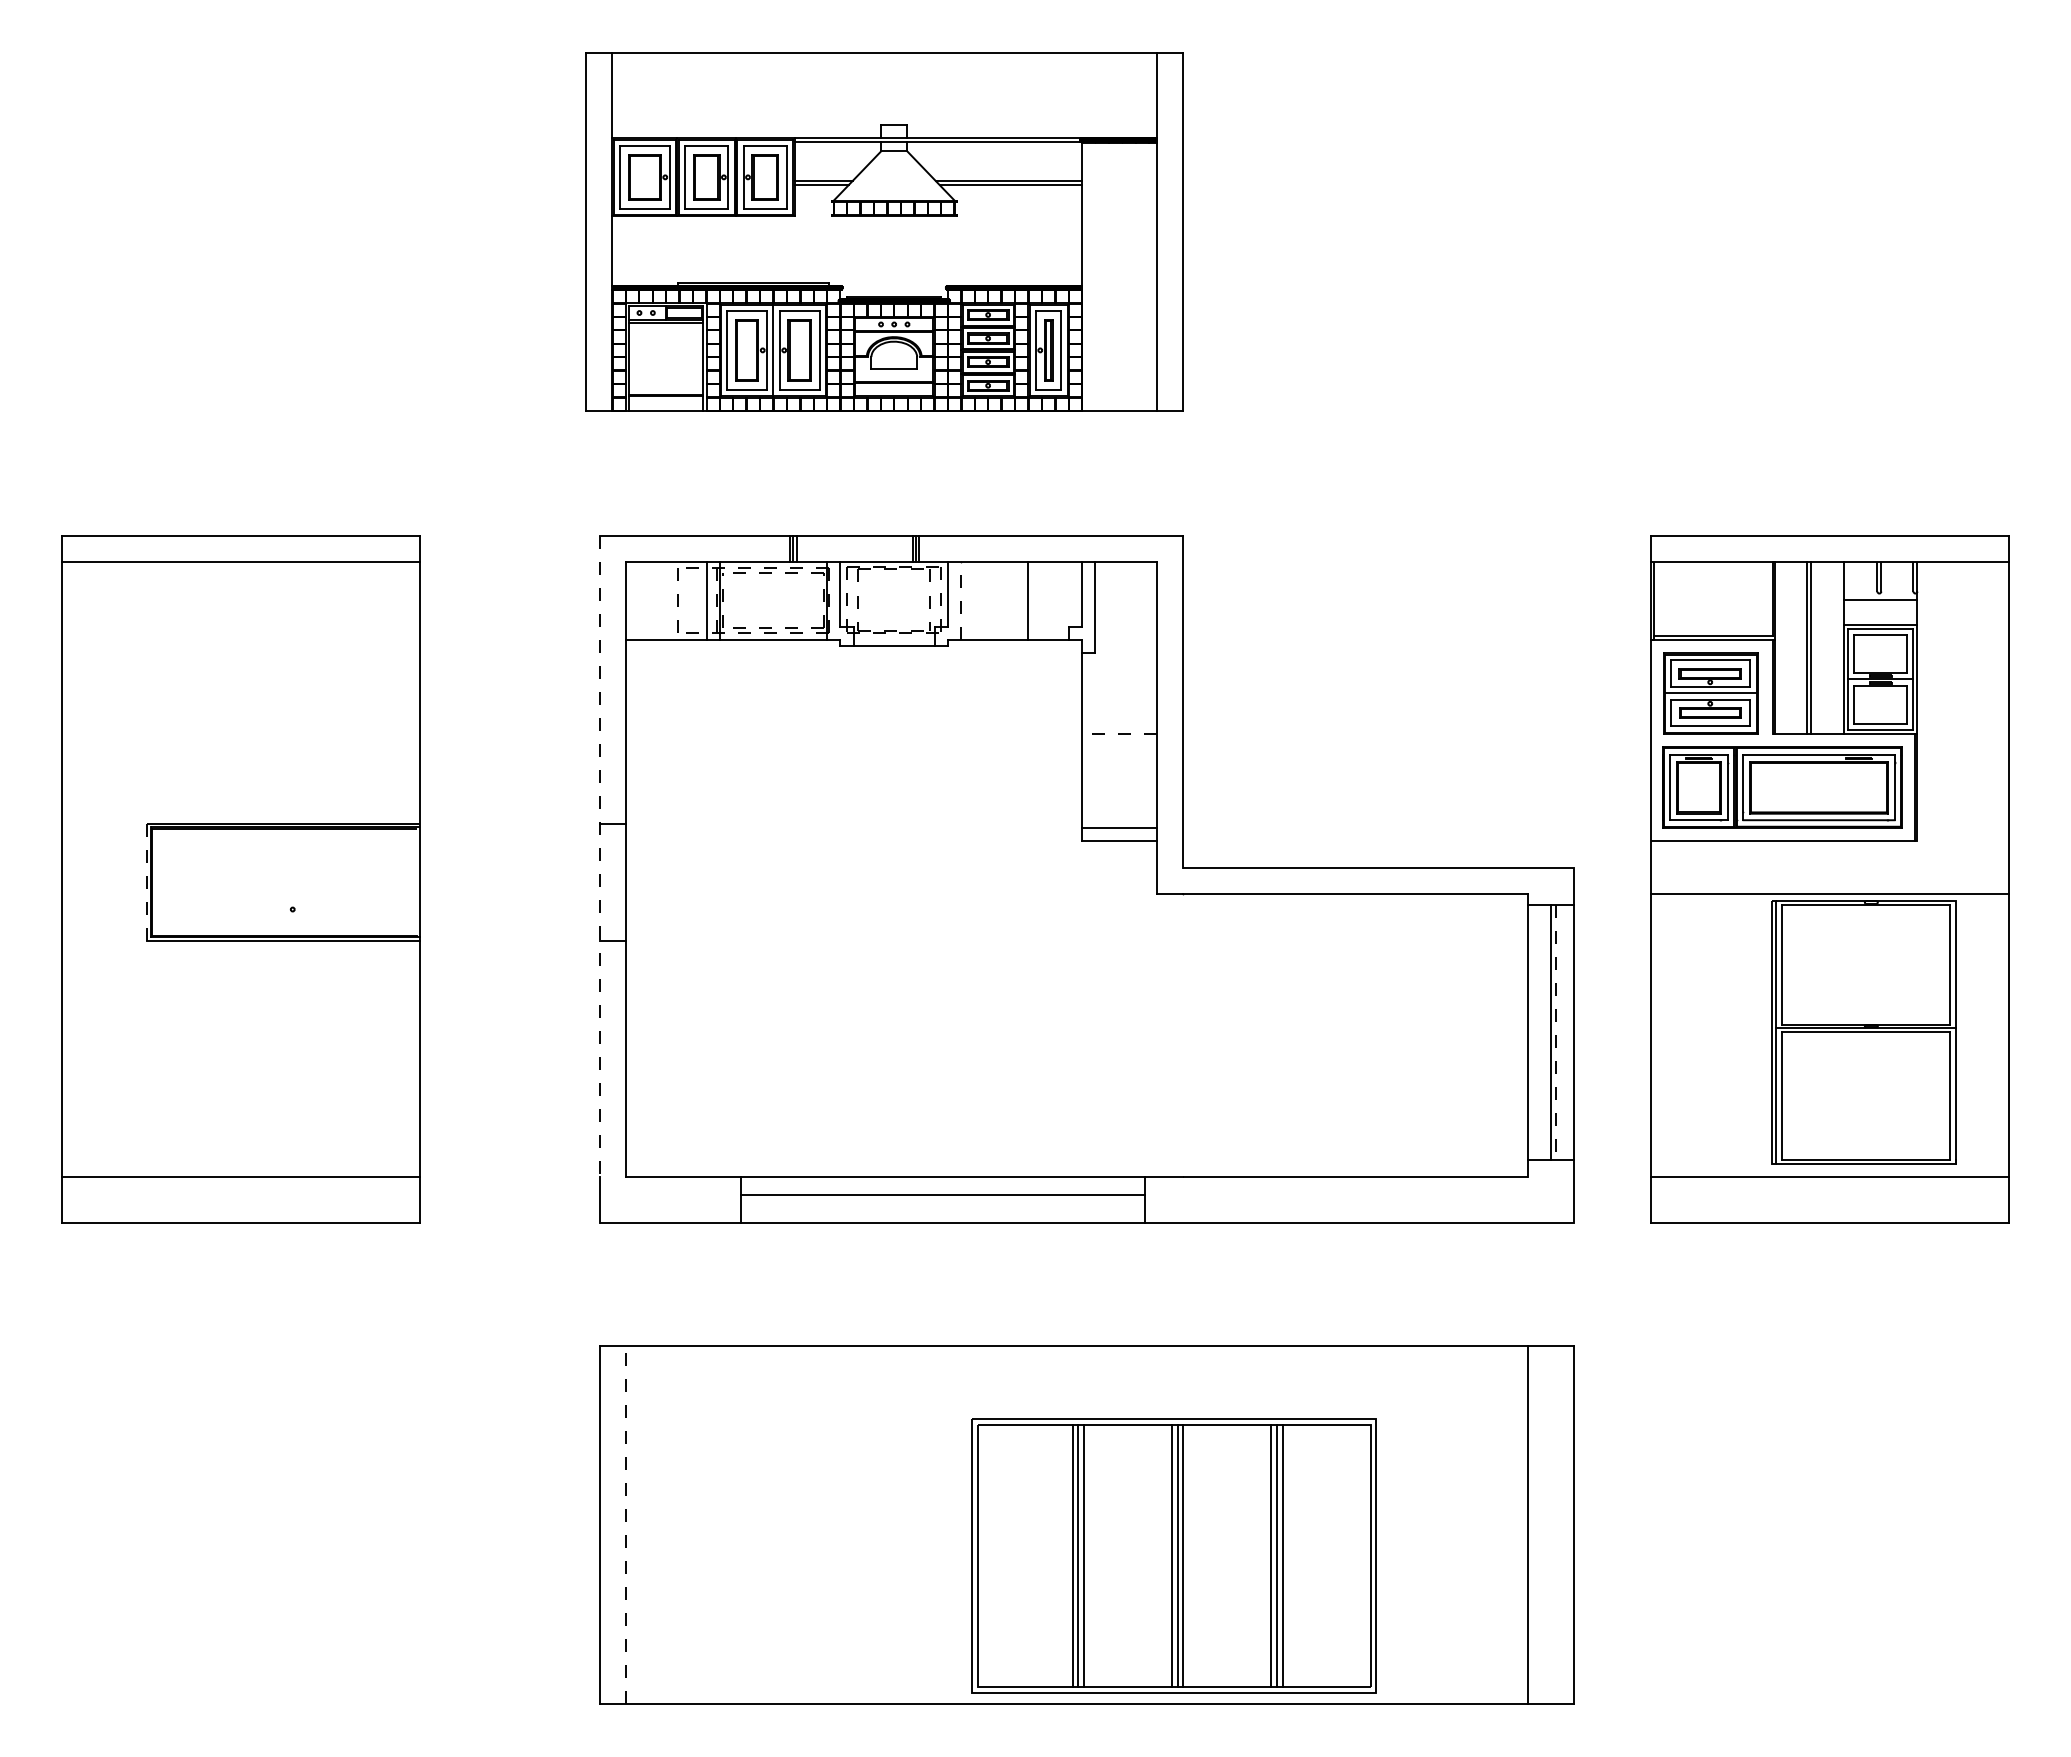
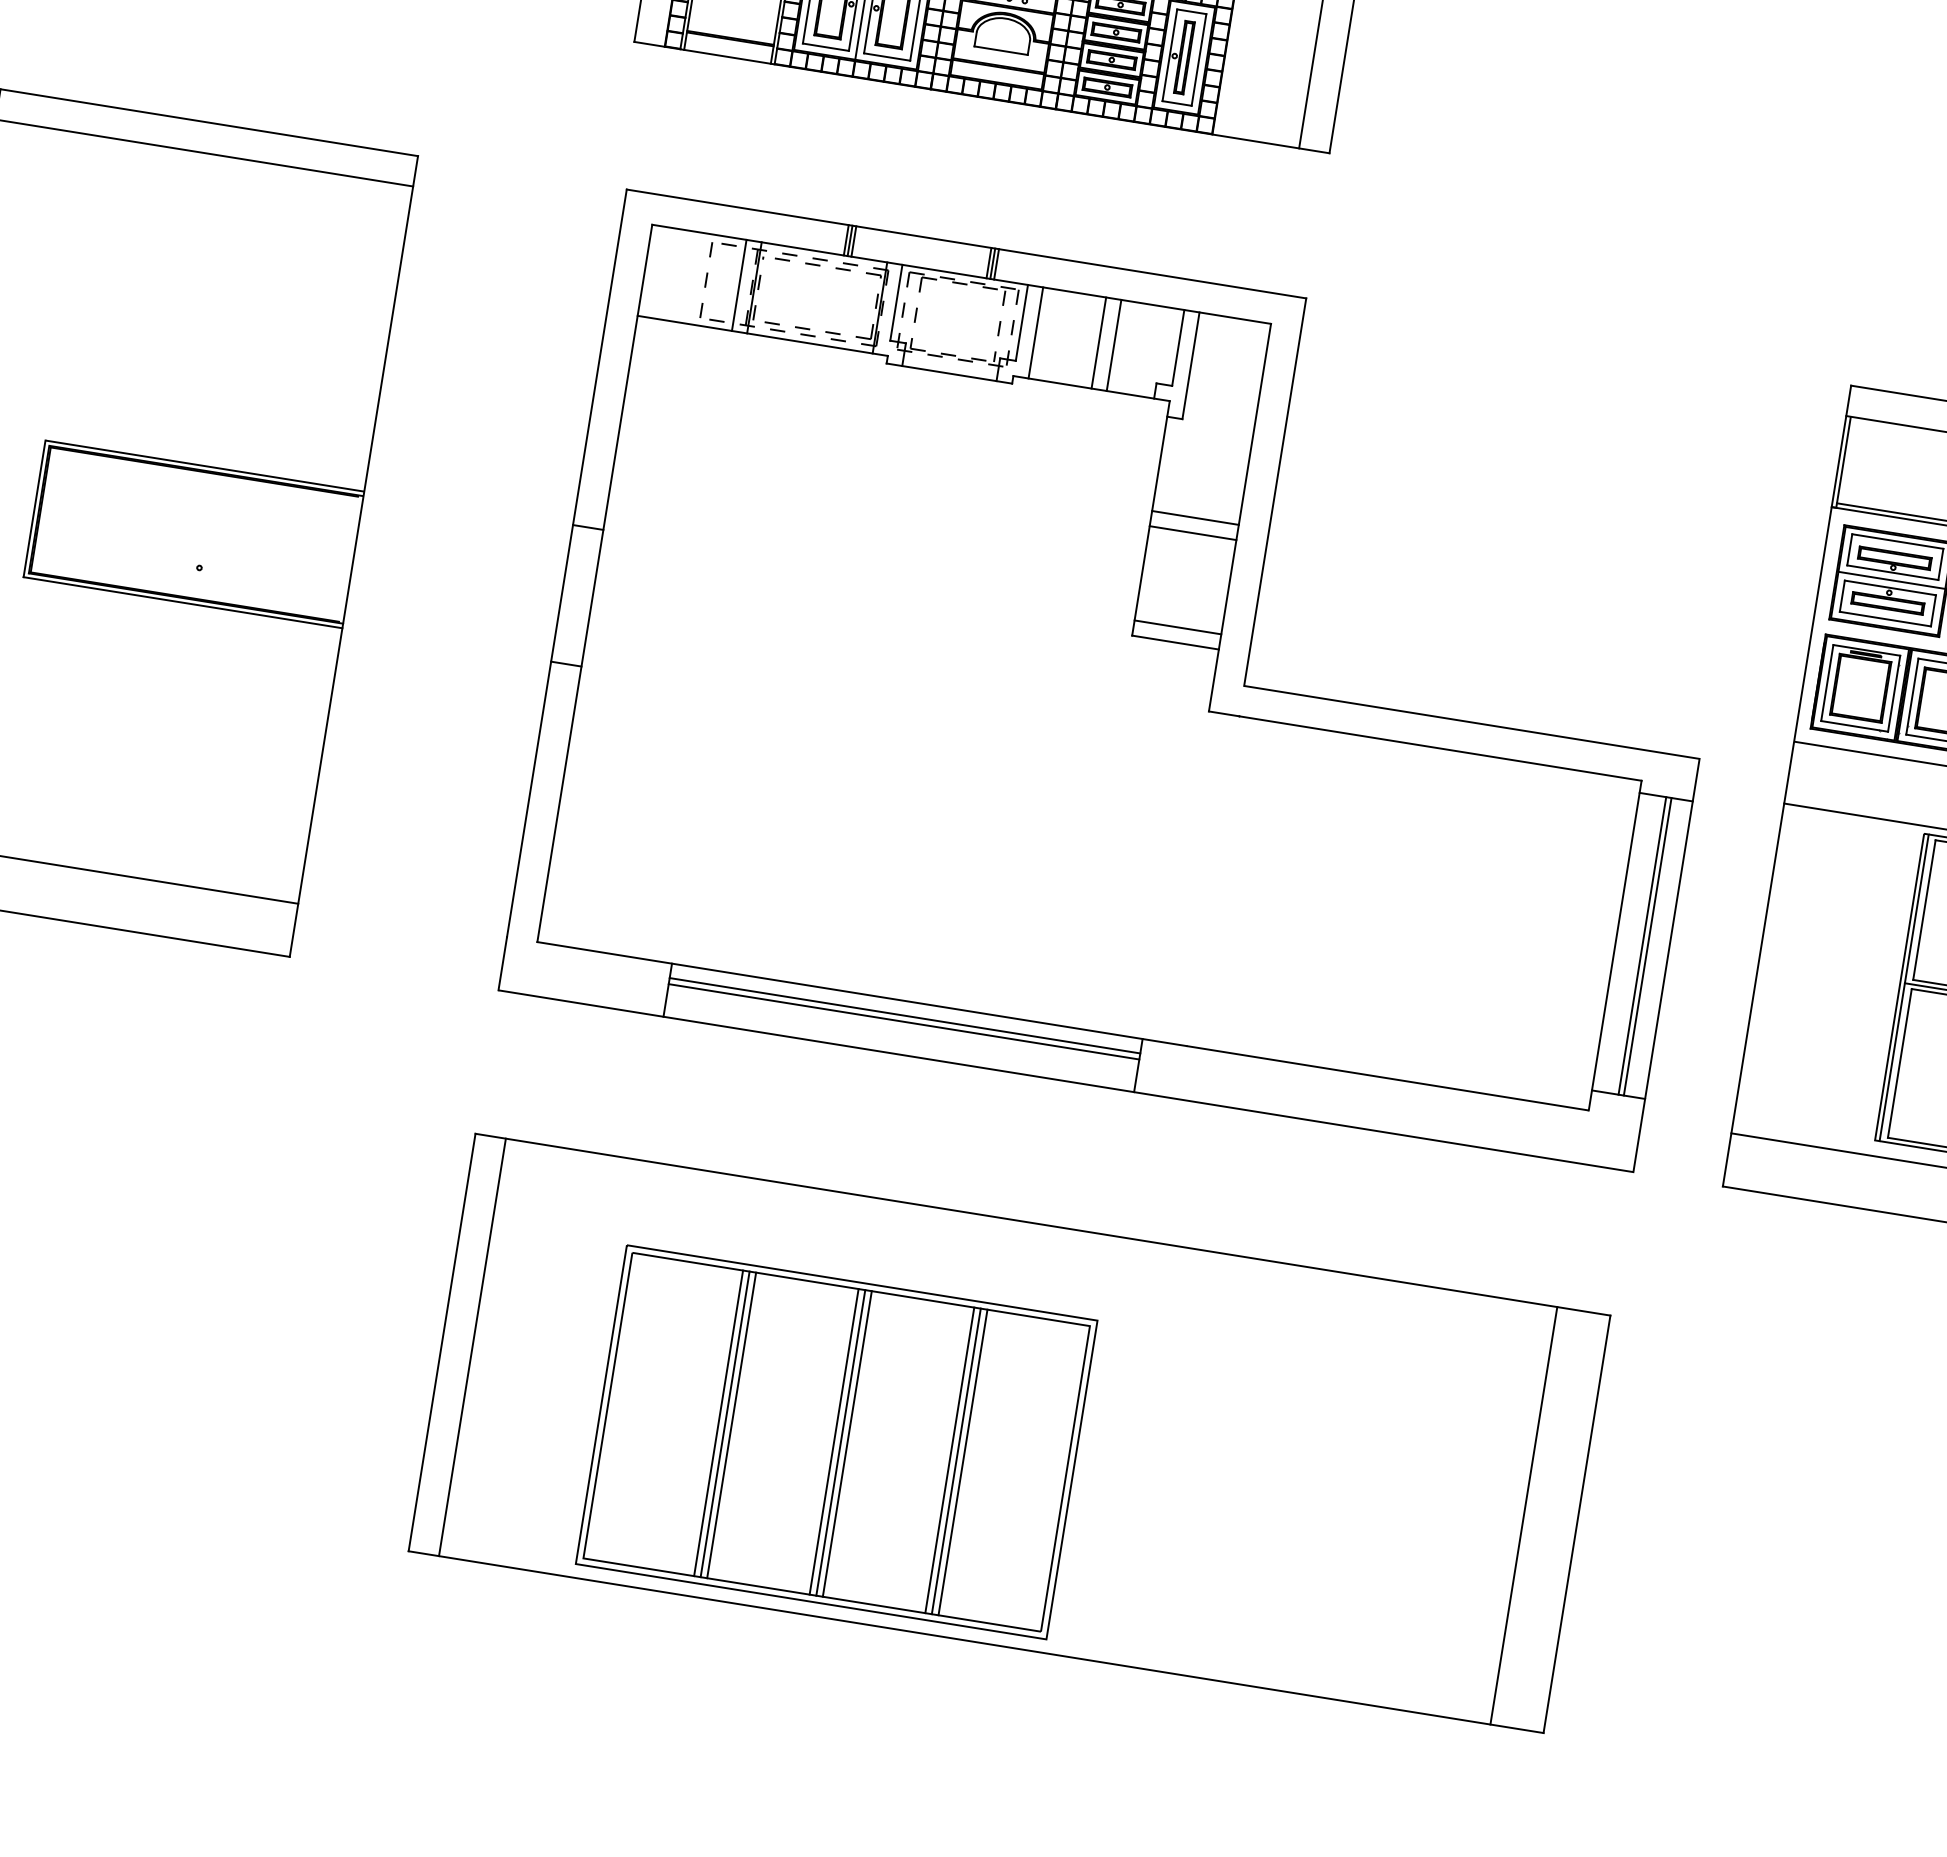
line: (961, 600) -> (1036, 332), dashed -> solid
line: (1015, 600) -> (1099, 342), added
line: (1119, 734) -> (1195, 518), dashed -> solid
line: (1119, 747) -> (1192, 533), added
line: (599, 856) -> (566, 563), dashed -> solid
line: (146, 882) -> (34, 509), dashed -> solid
line: (1555, 1032) -> (1647, 946), dashed -> solid
line: (943, 1189) -> (905, 1015), added
line: (625, 1524) -> (472, 1346), dashed -> solid
part: (1173, 1555) -> (835, 1441), moved

